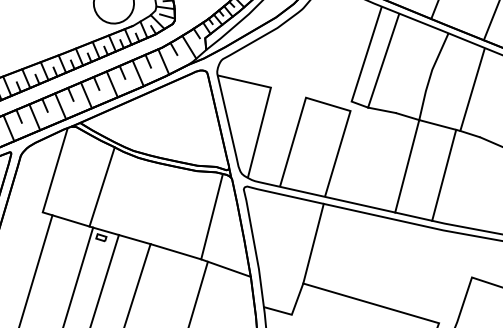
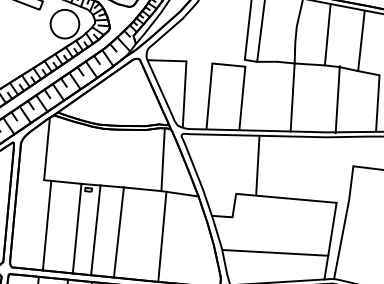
line: (443, 175) -> (337, 99), moved
line: (101, 185) -> (81, 153), removed
line: (313, 243) -> (257, 165), moved

